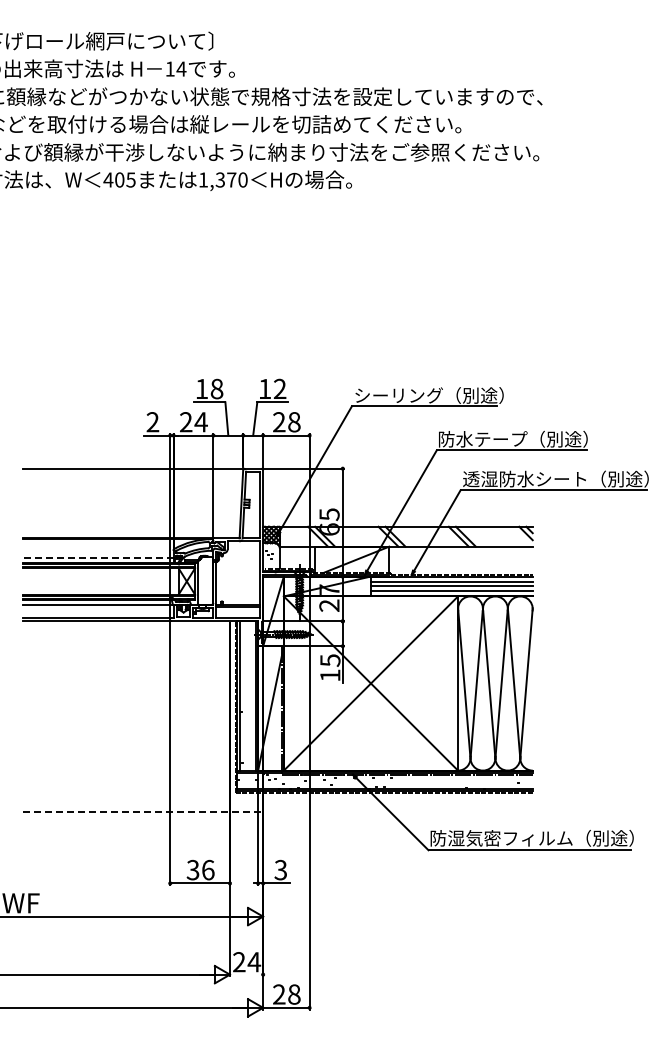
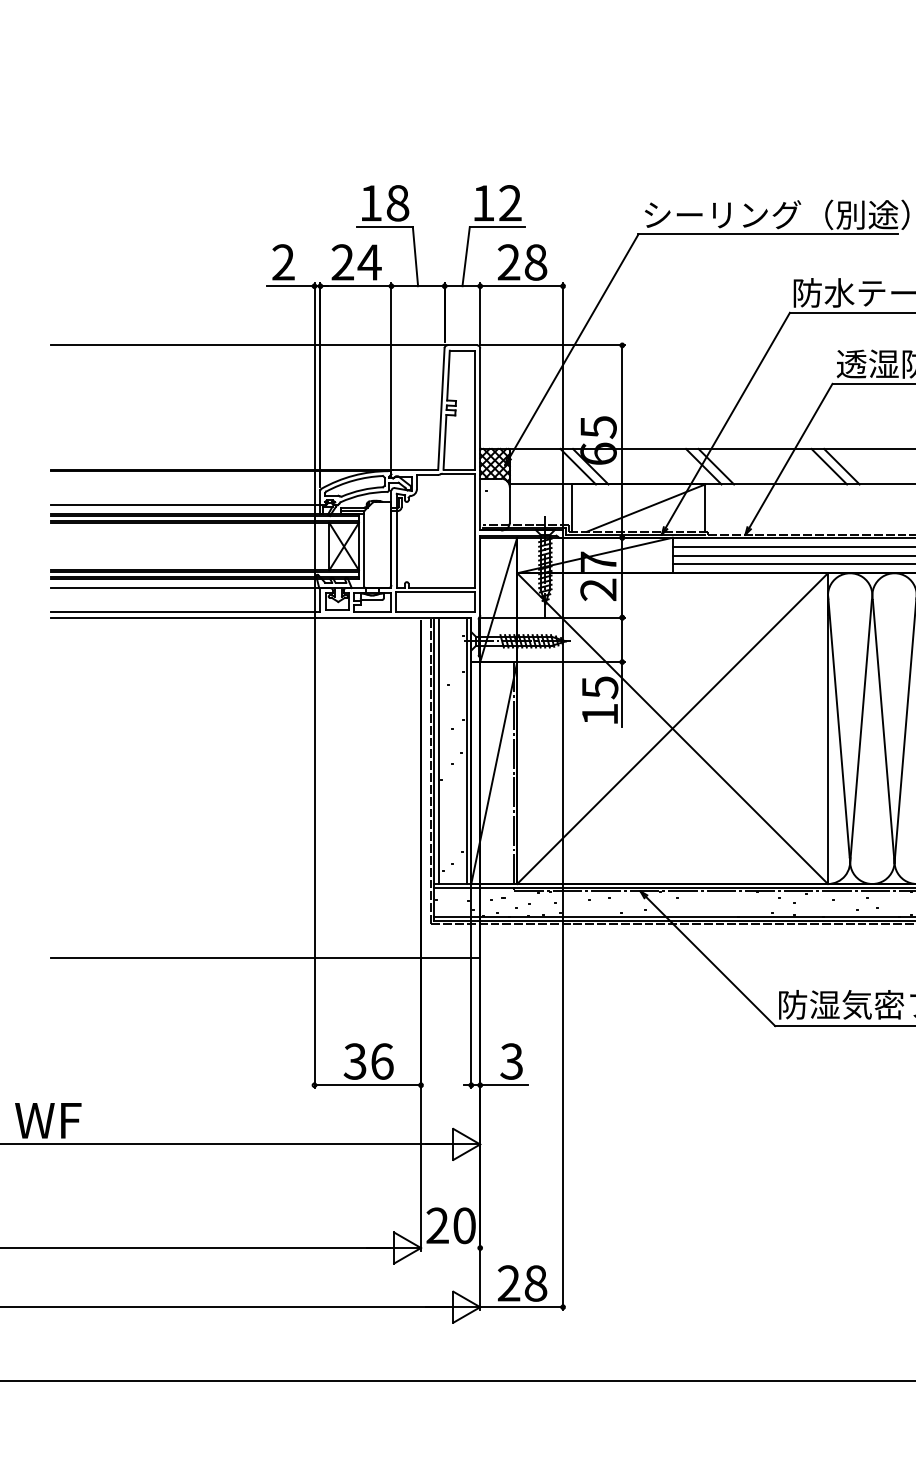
line: (97, 558) -> (184, 505), dashed -> solid
line: (143, 812) -> (266, 958), dashed -> solid
text: (254, 962) -> (464, 1226), 24 -> 20

